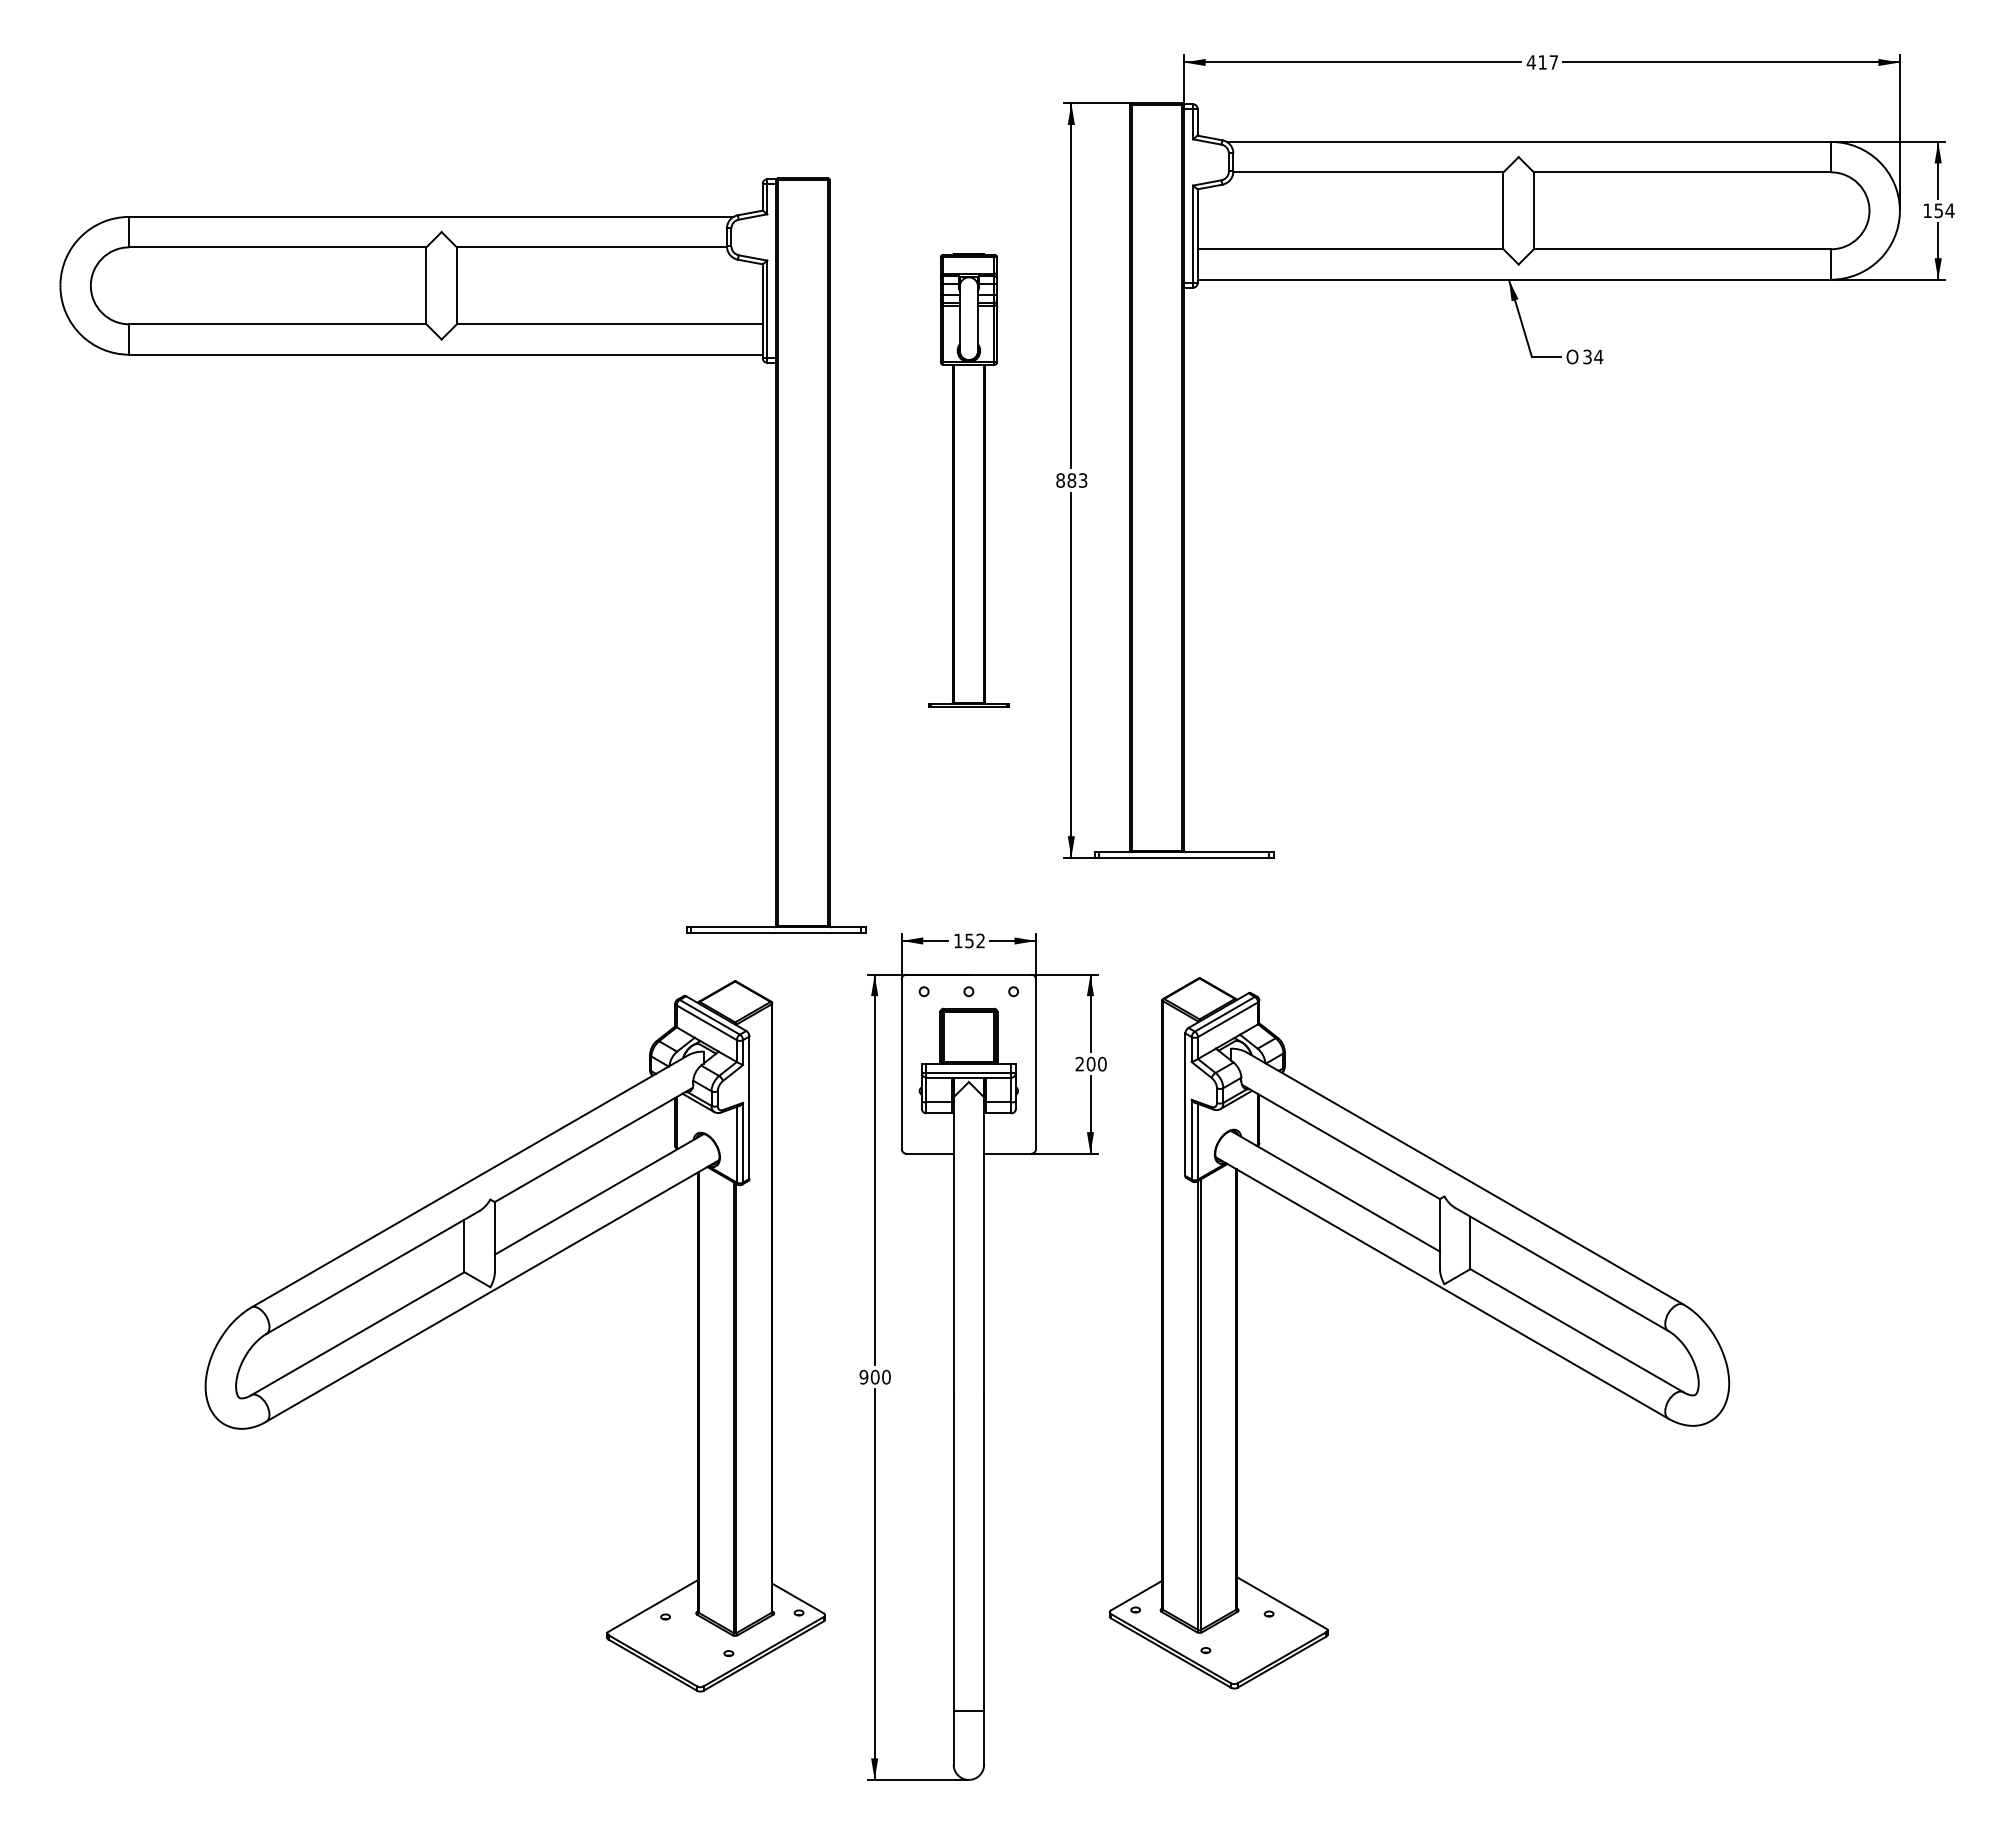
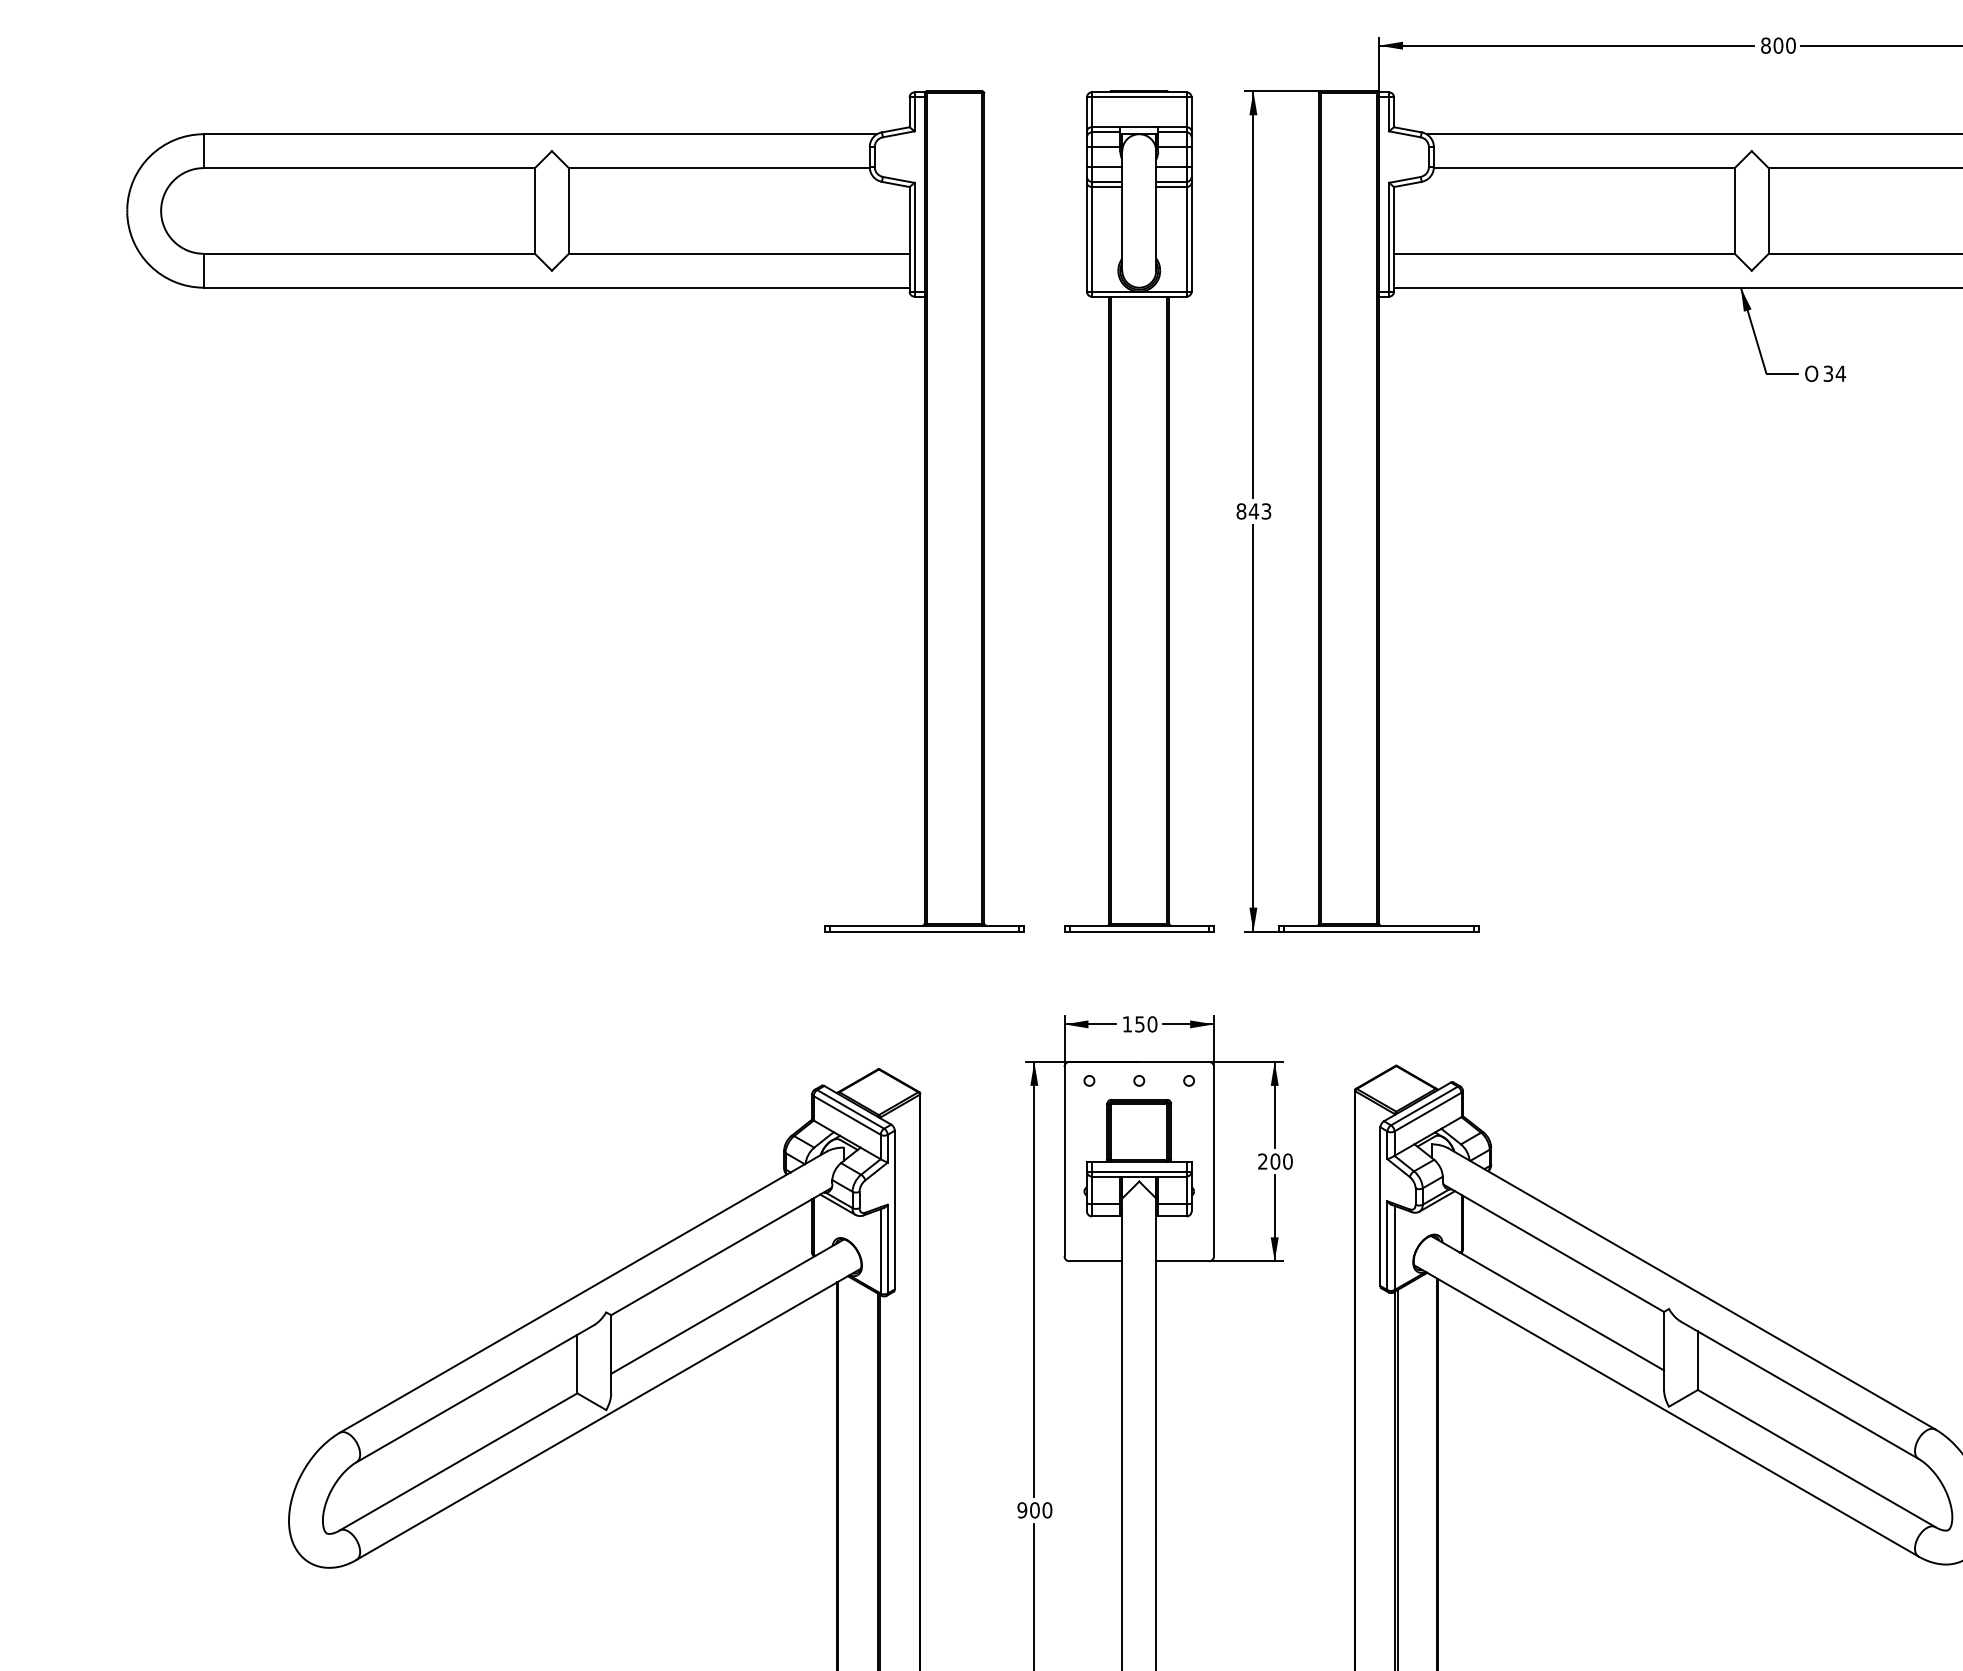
text: (1542, 62) -> (1778, 45), 417 -> 800
part: (462, 355) -> (575, 288), moved
part: (968, 480) -> (1138, 511), size x1.67
text: (1071, 480) -> (1253, 511), 883 -> 843
text: (980, 940) -> (1152, 1023), 152 -> 150

